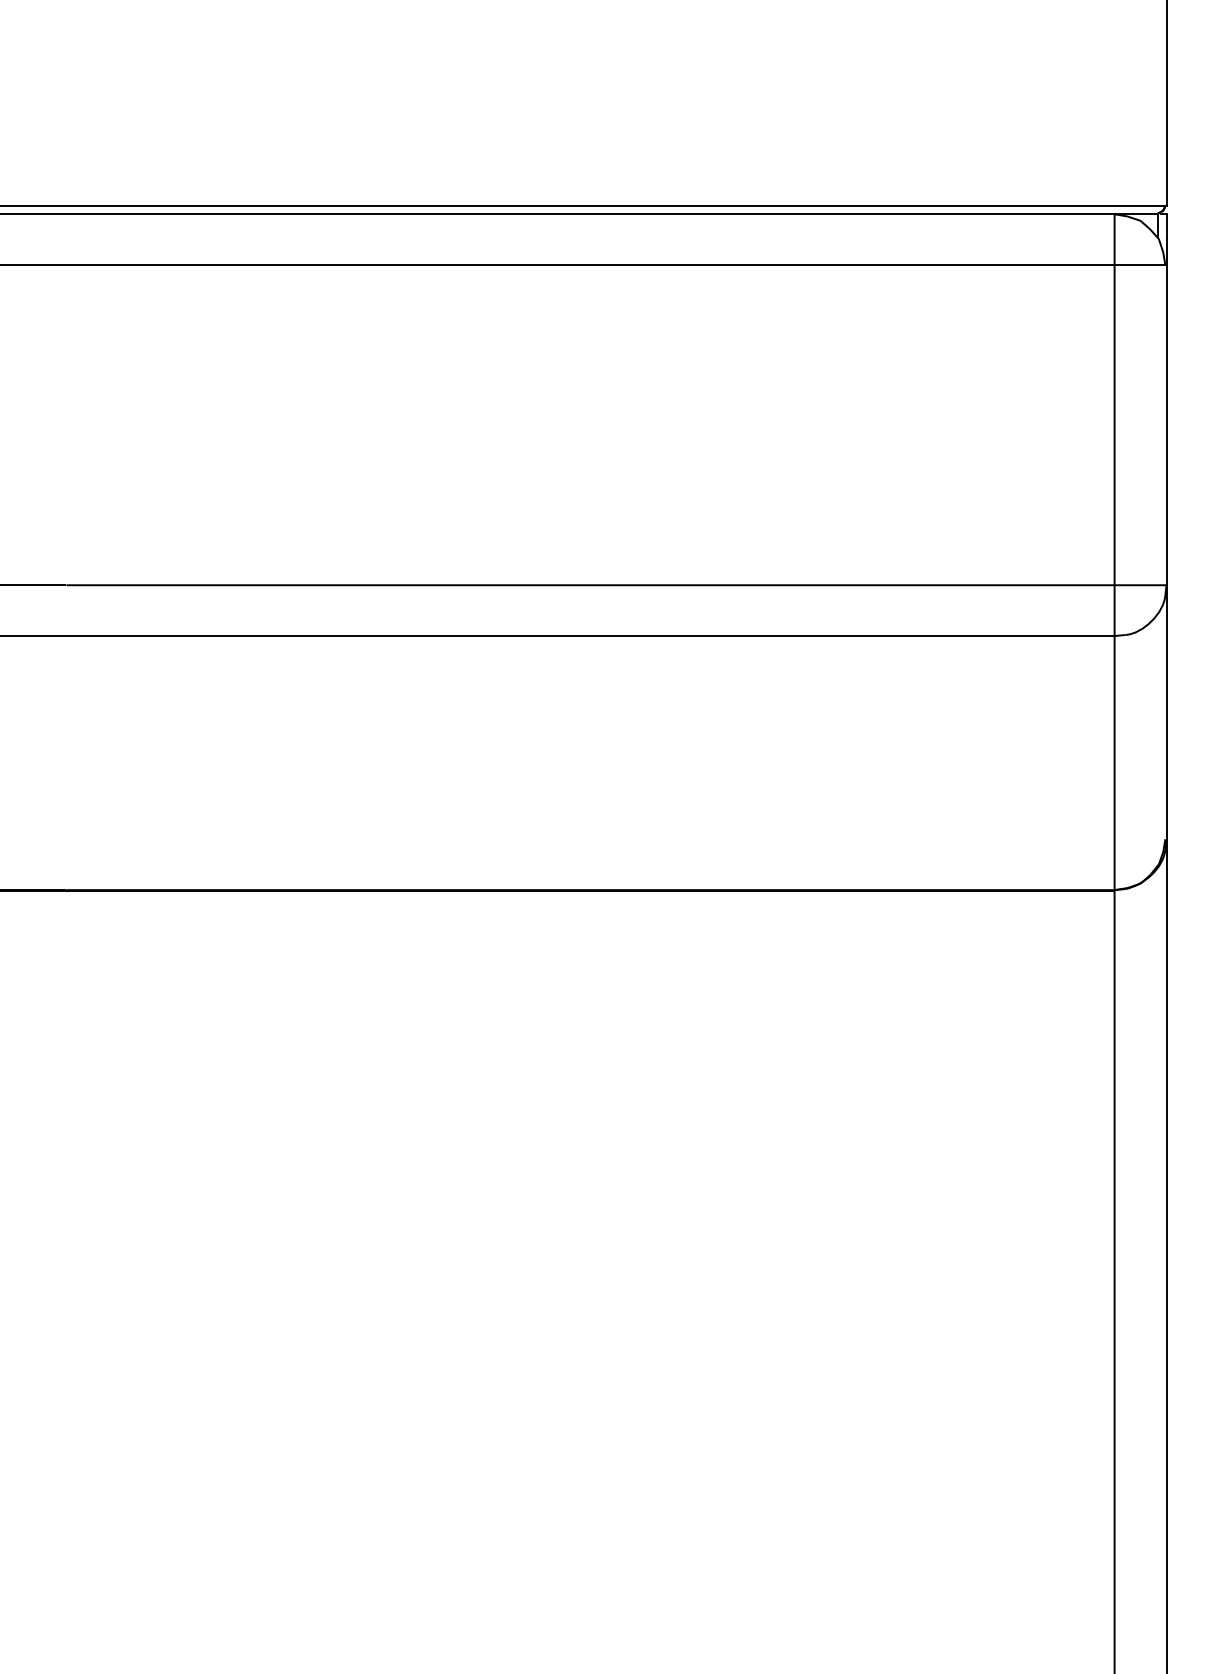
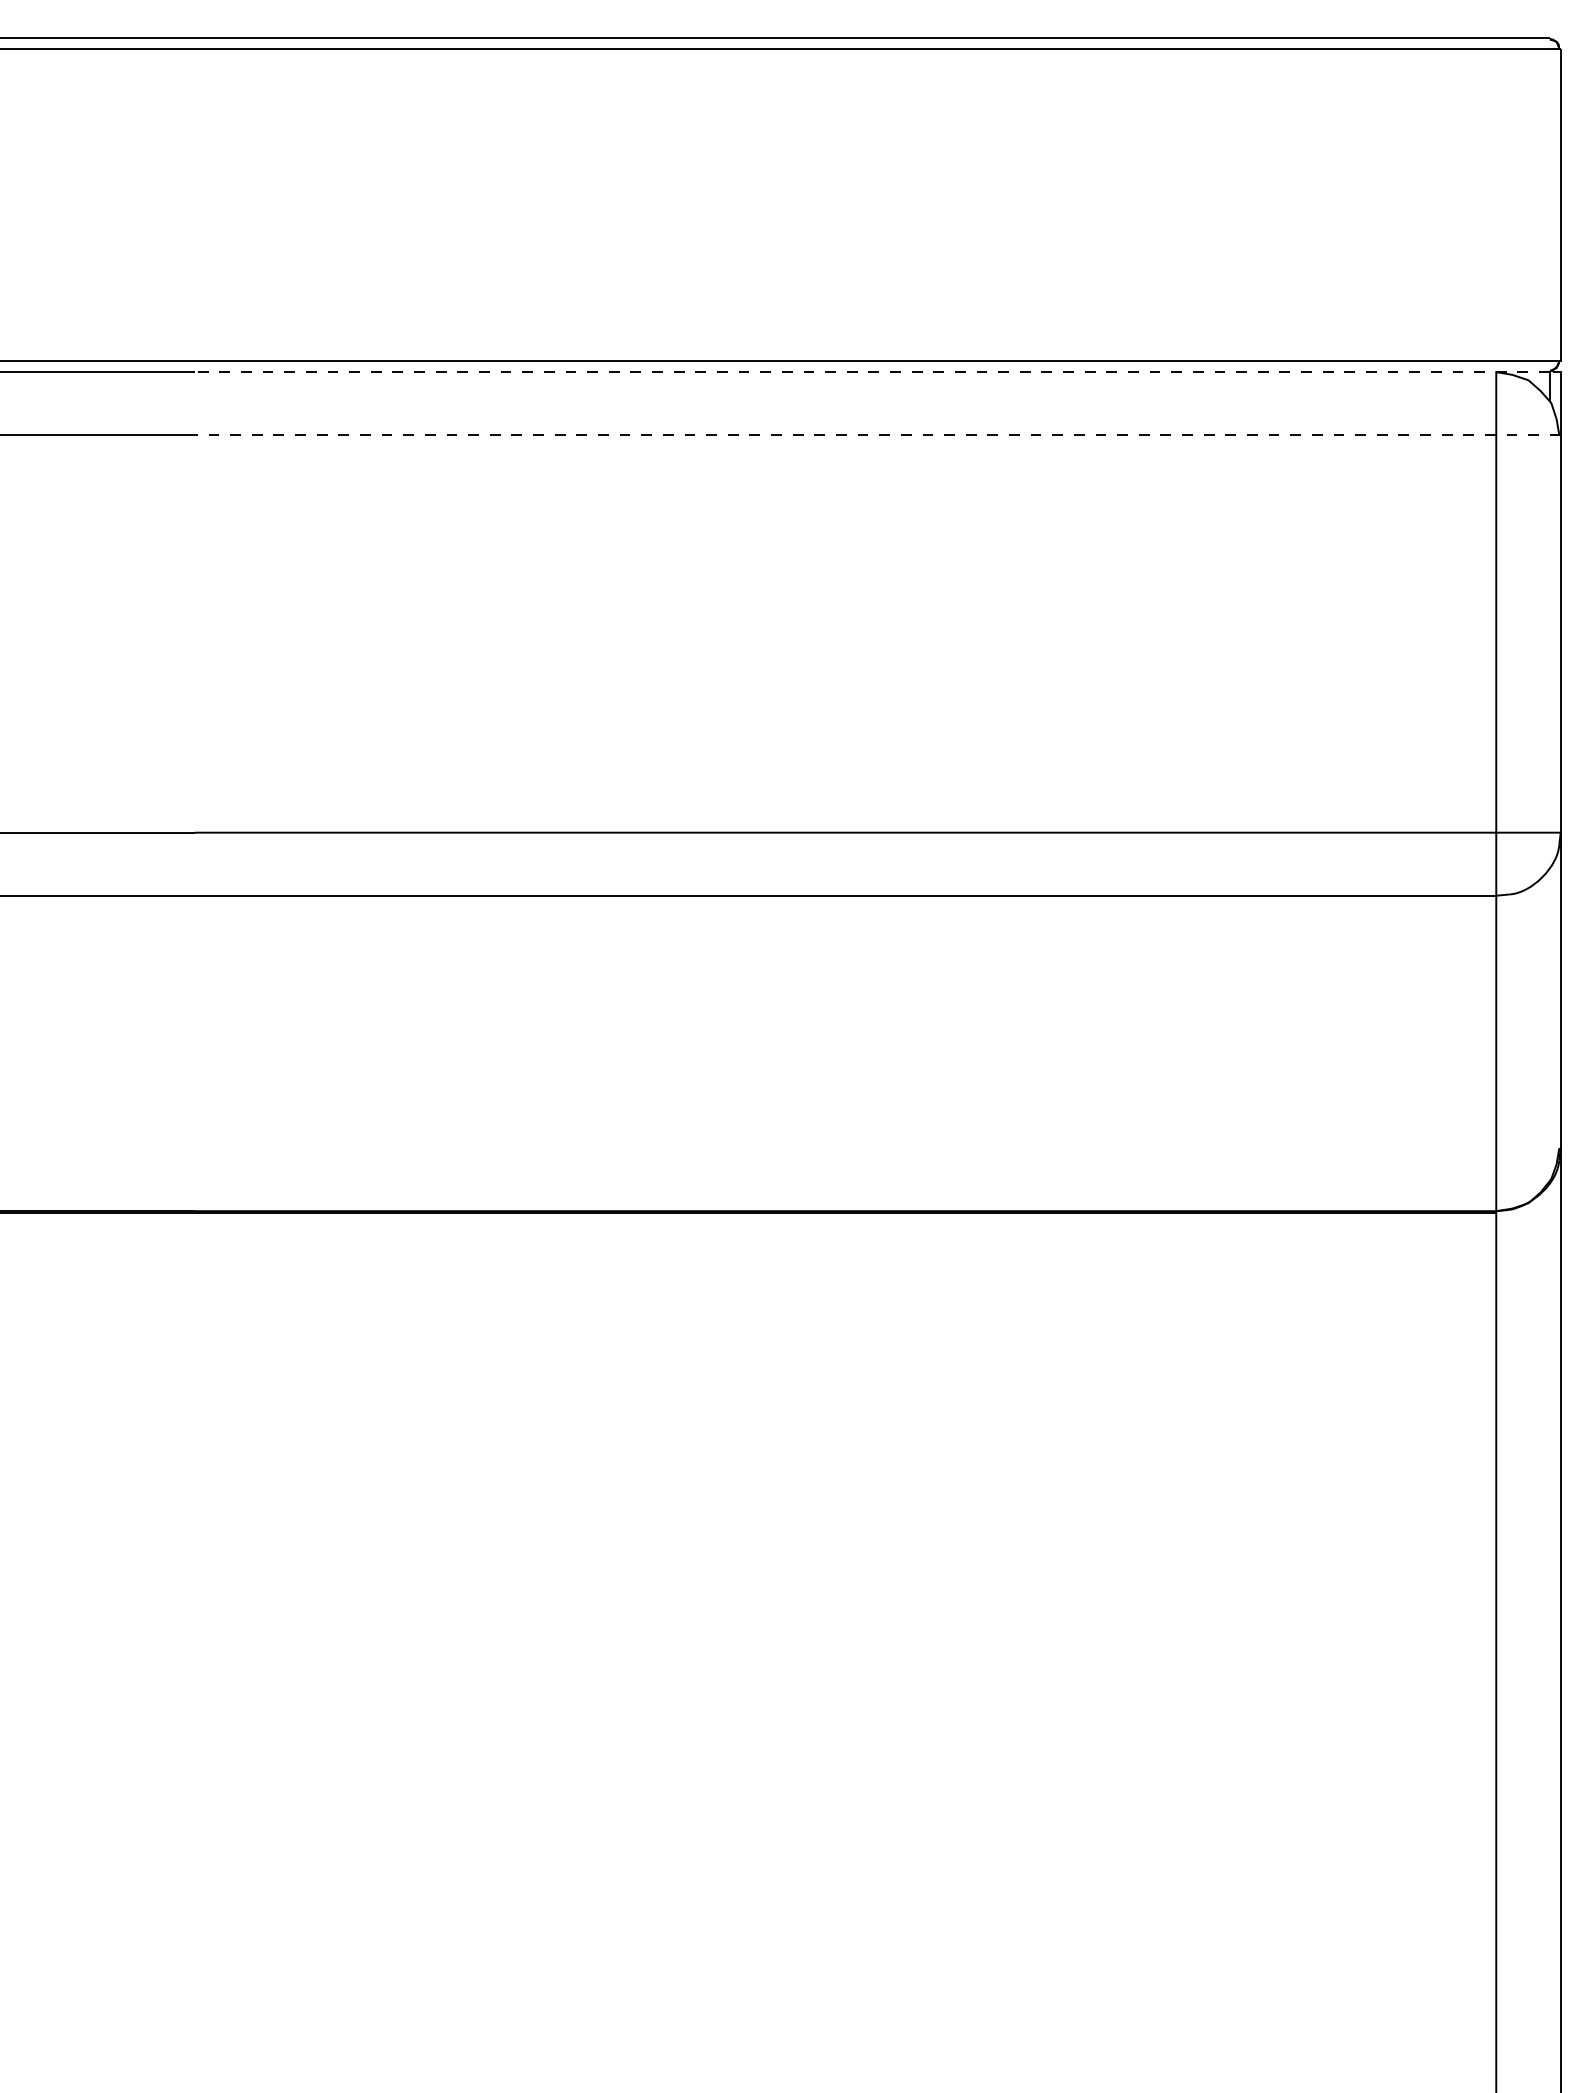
line: (611, 214) -> (871, 372), solid -> dashed
line: (616, 265) -> (877, 435), solid -> dashed

